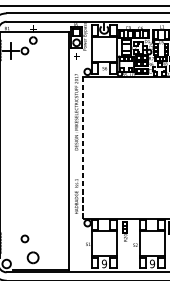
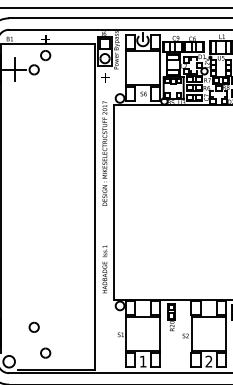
line: (82, 147) -> (113, 201), dashed -> solid
part: (33, 257) -> (45, 352), size x0.62
text: (103, 263) -> (142, 361), 9 -> 1
text: (152, 263) -> (208, 361), 9 -> 2

